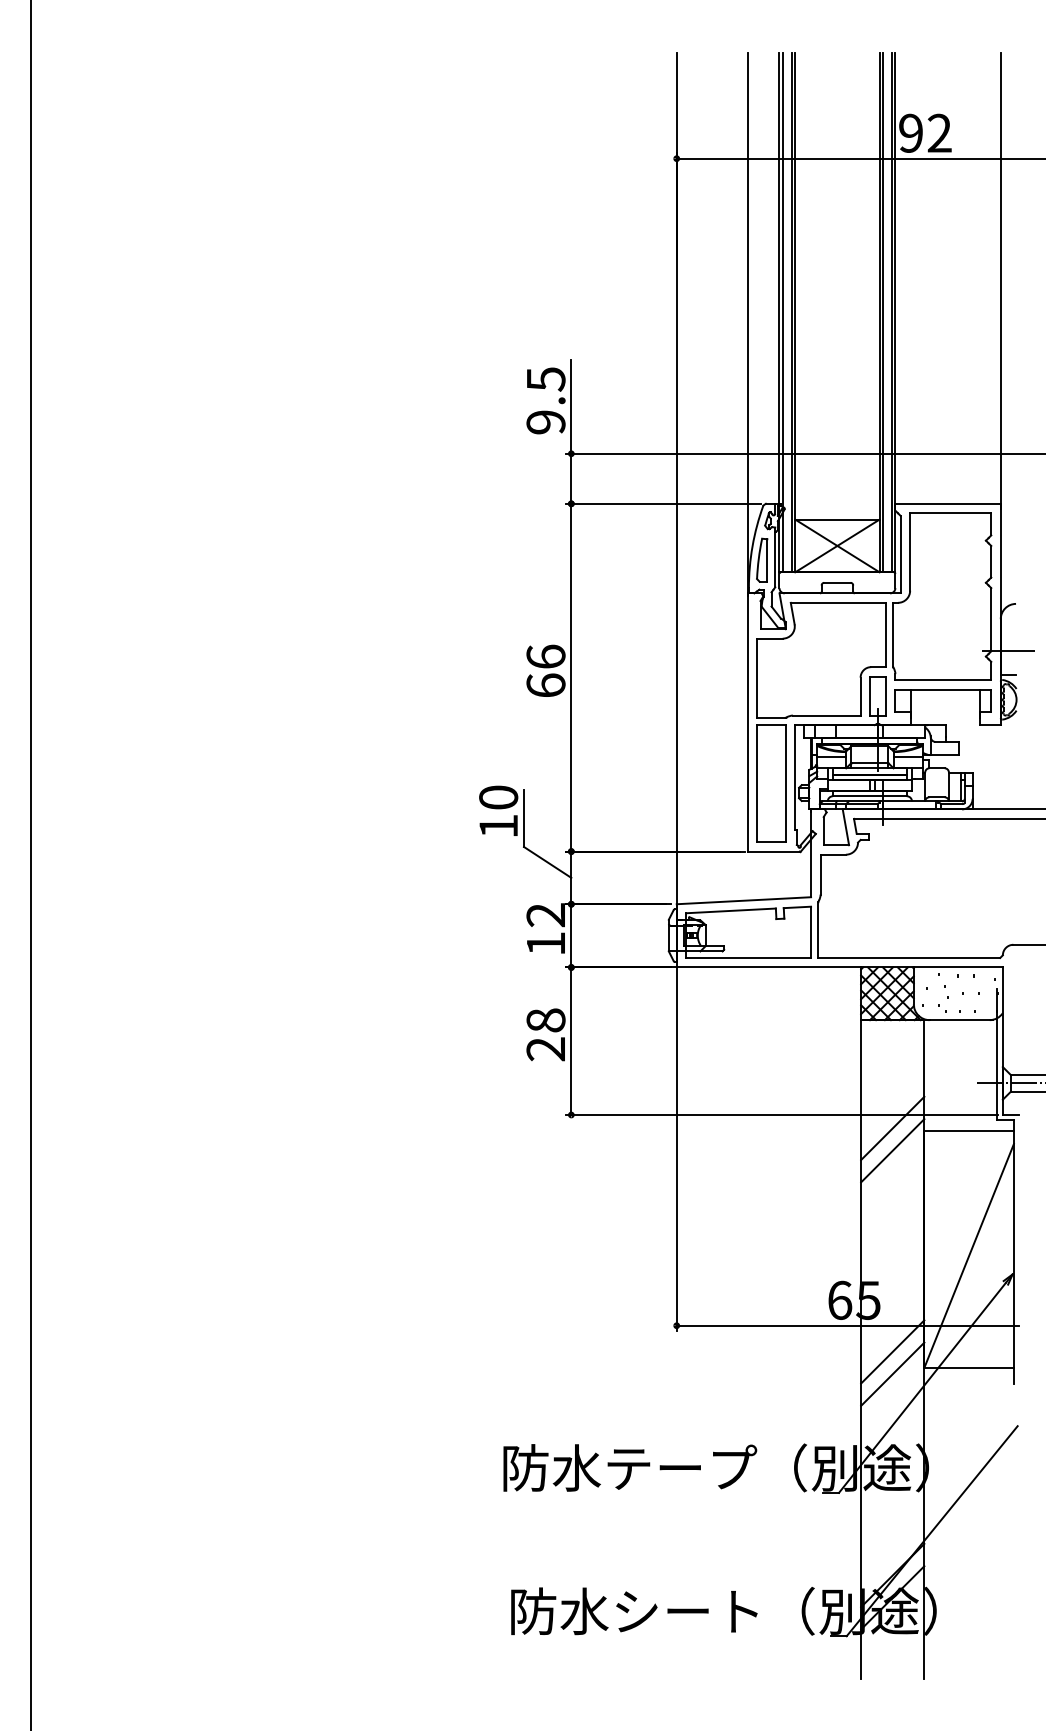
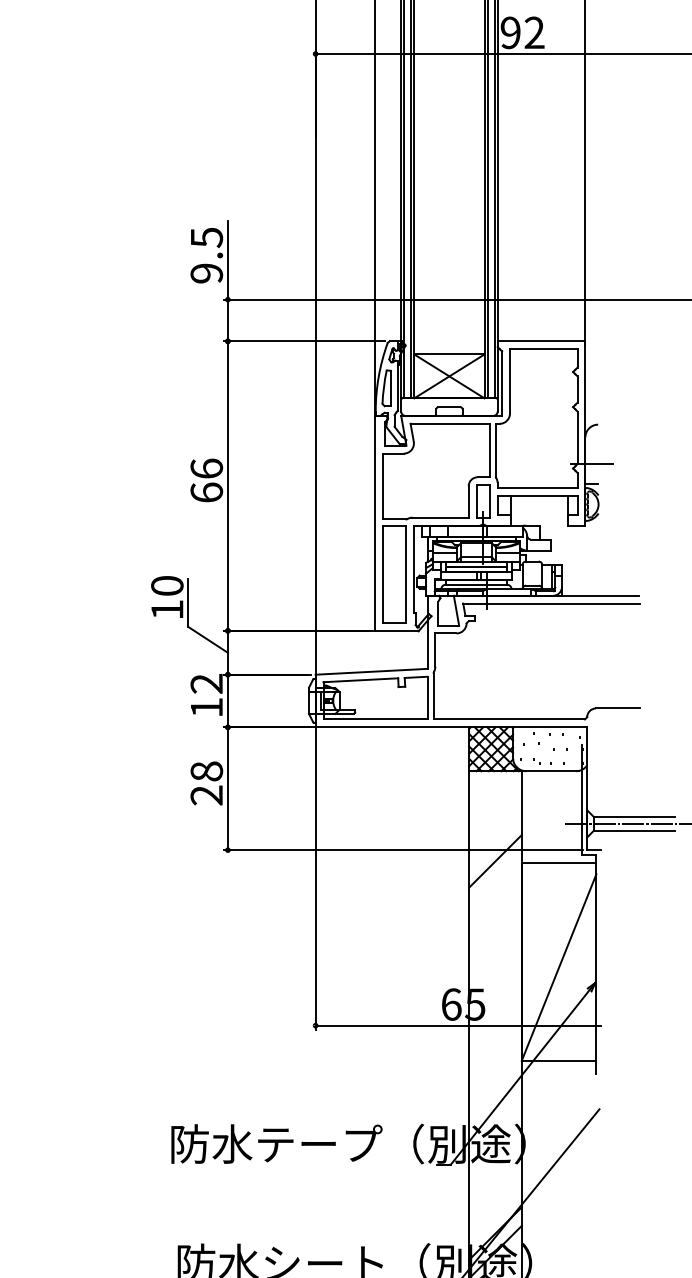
line: (892, 1150) -> (495, 879), removed
line: (892, 1351) -> (495, 1047), removed
line: (892, 1373) -> (495, 1065), removed

